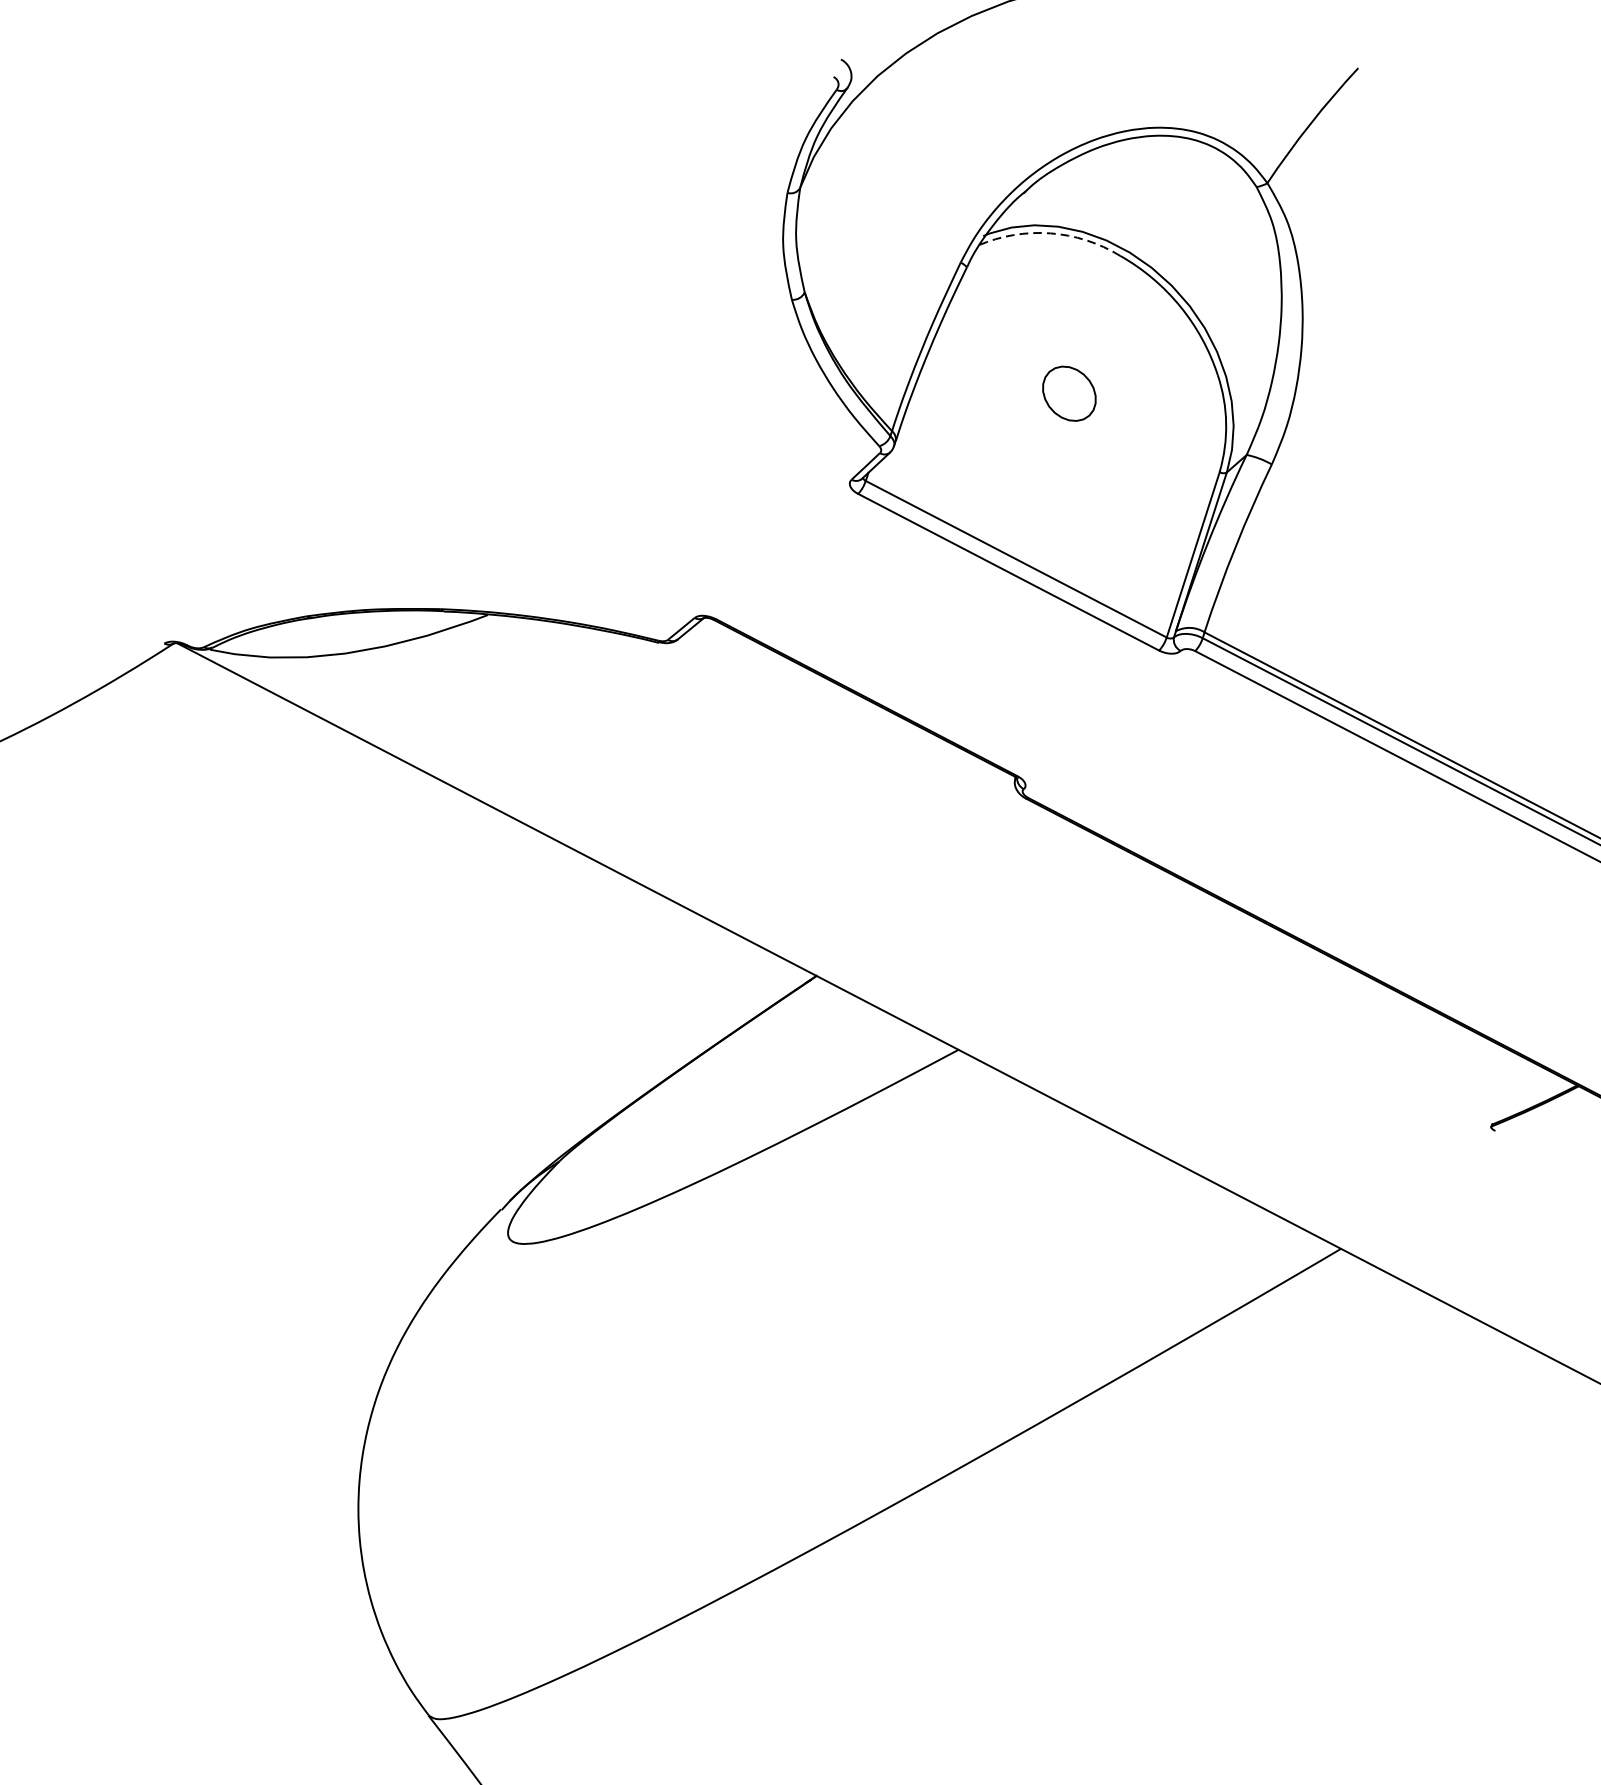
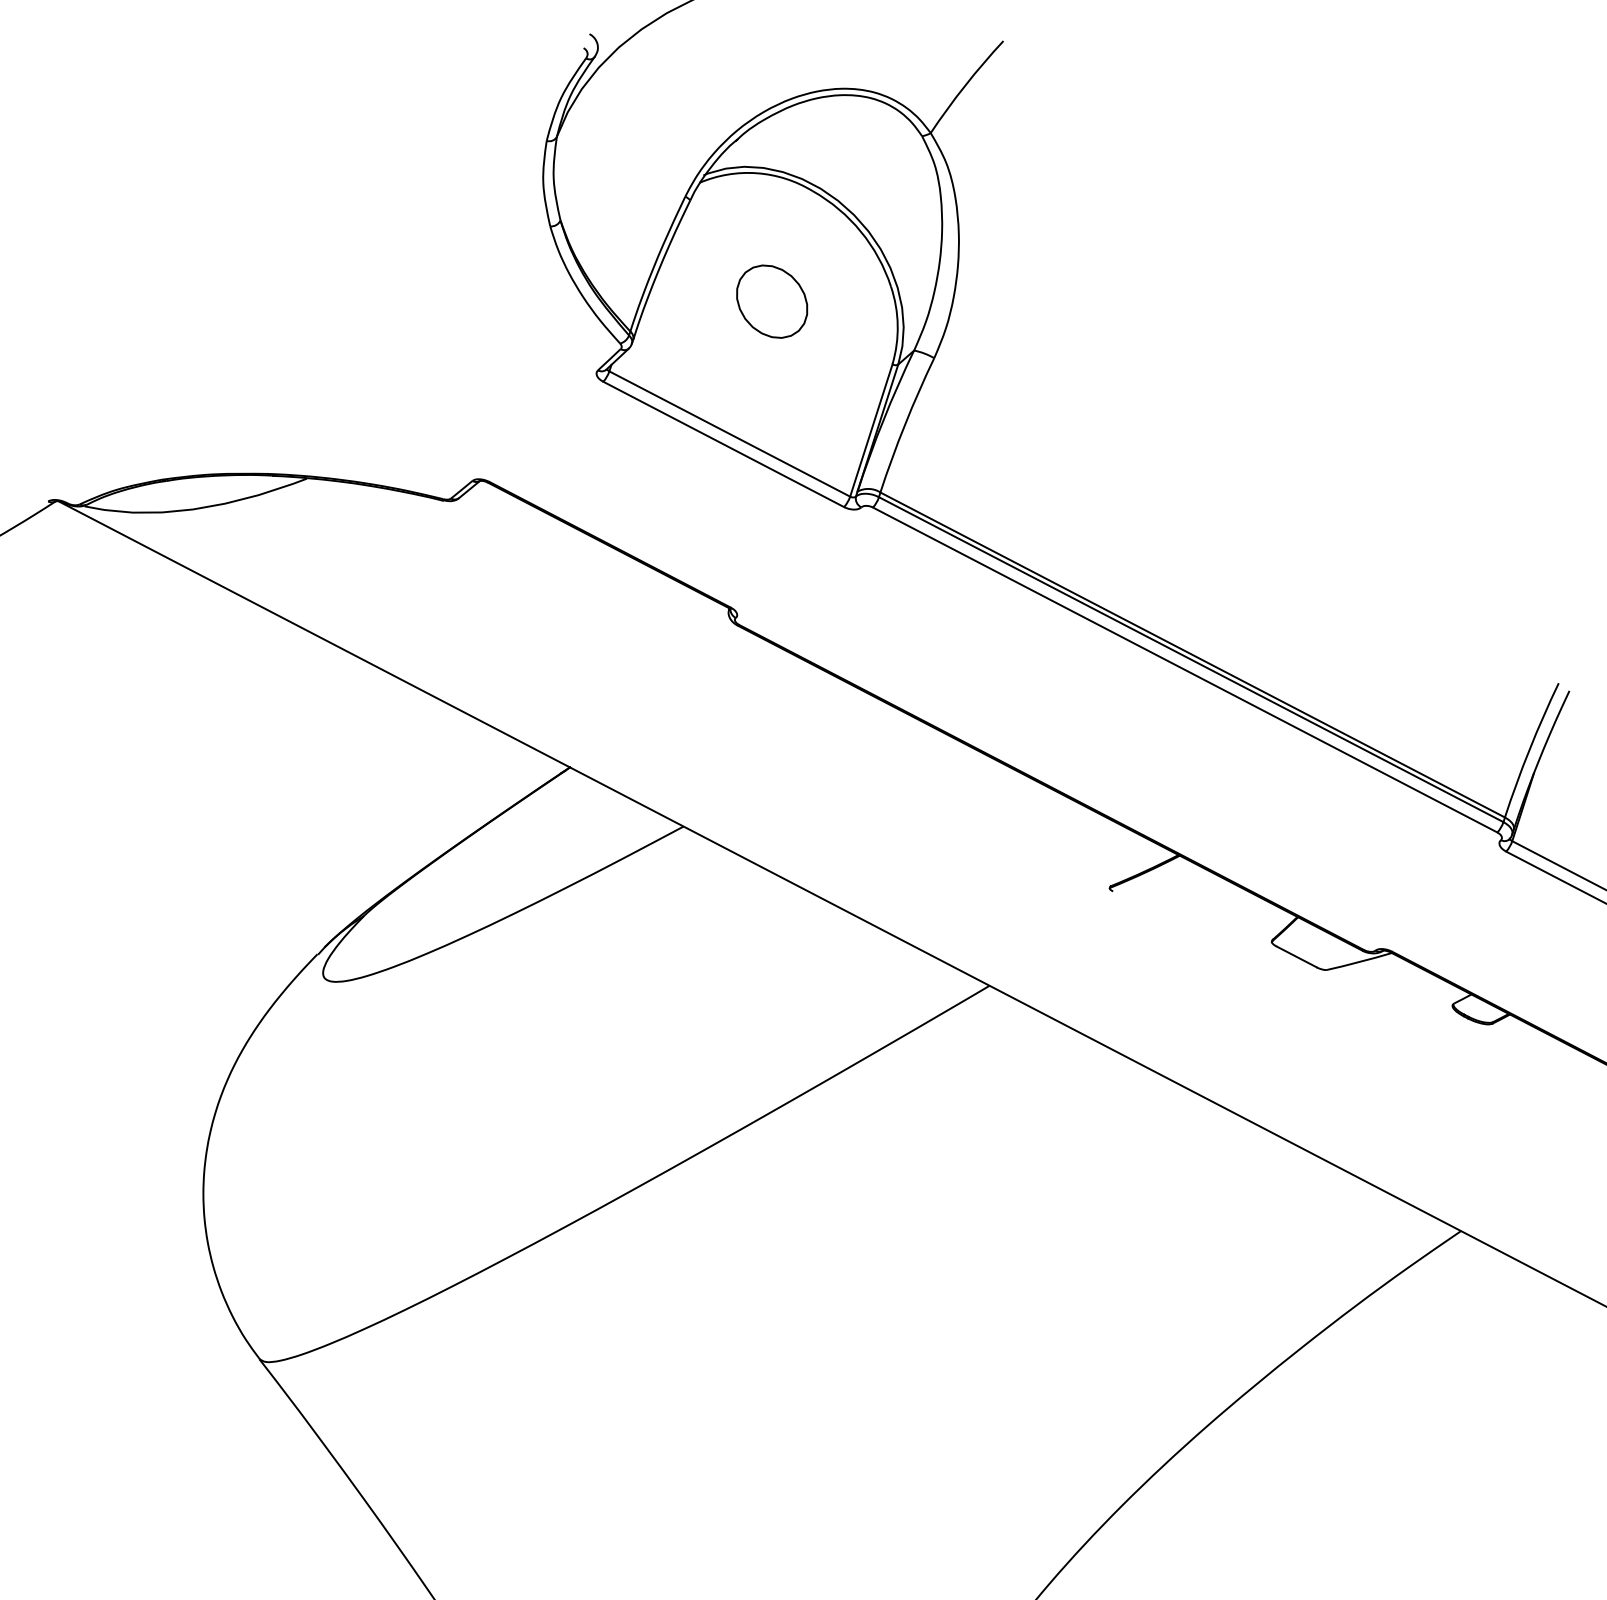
arc: (1050, 233) -> (757, 173), dashed -> solid
part: (1069, 393) -> (772, 301), size x1.67

